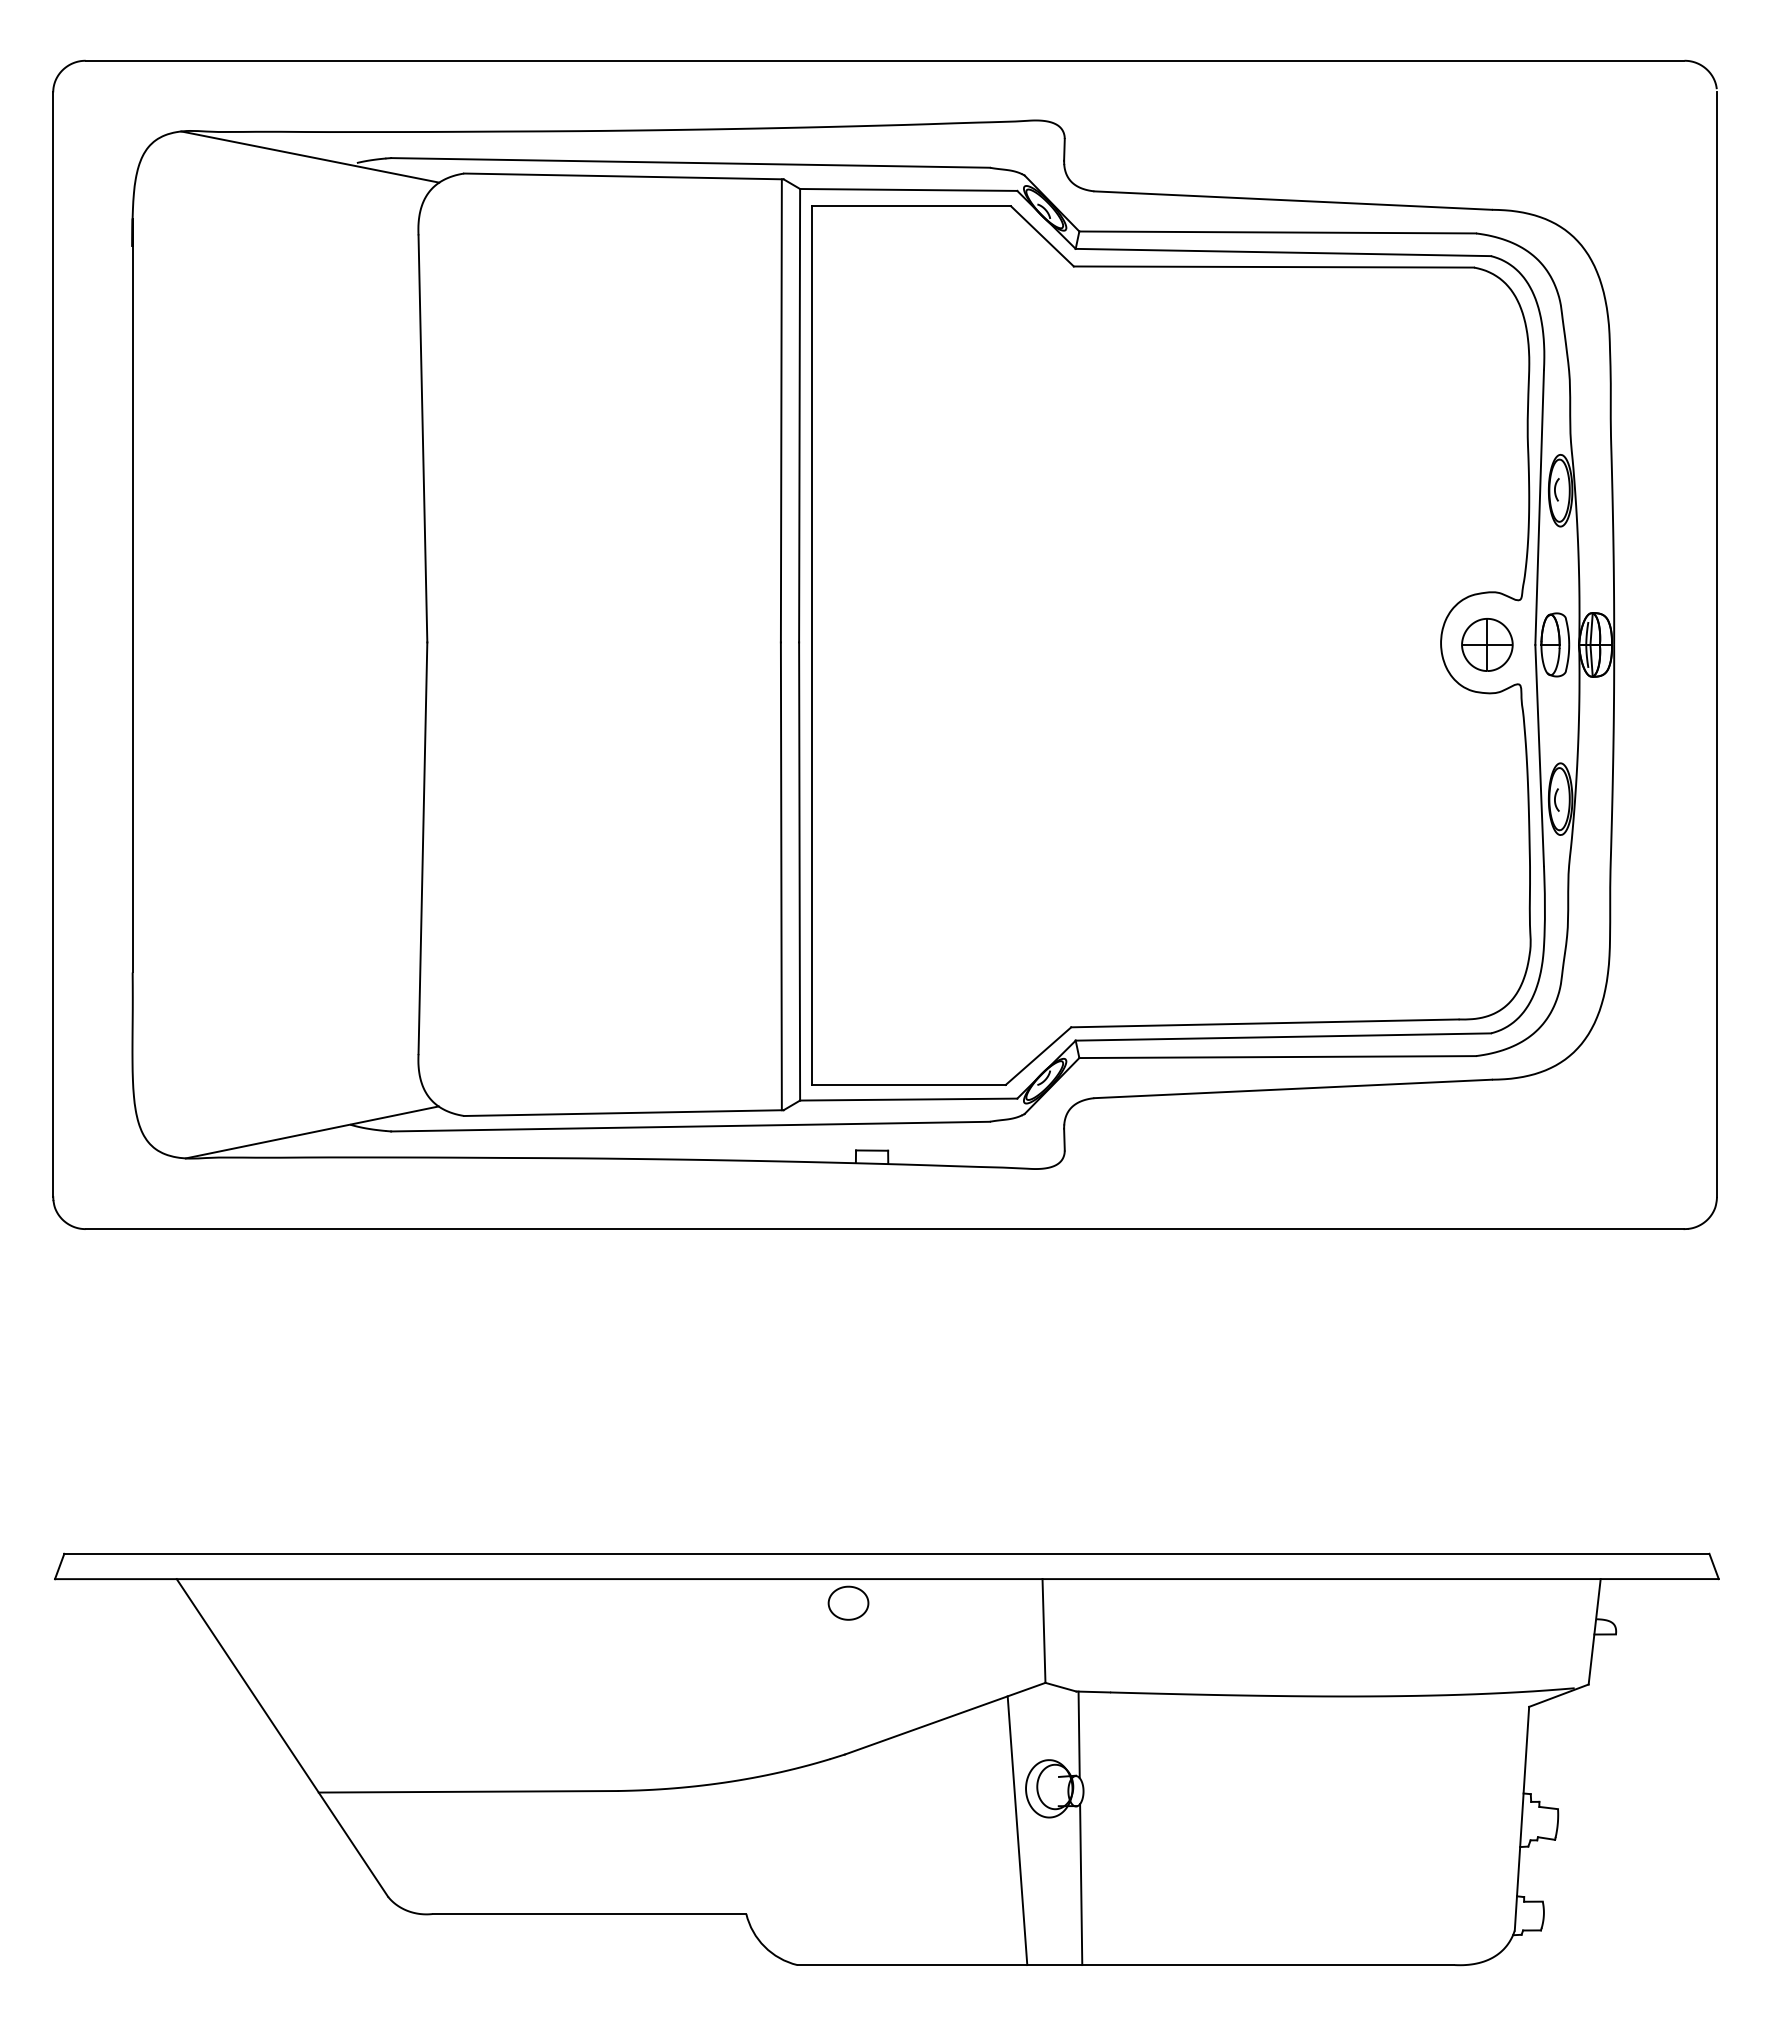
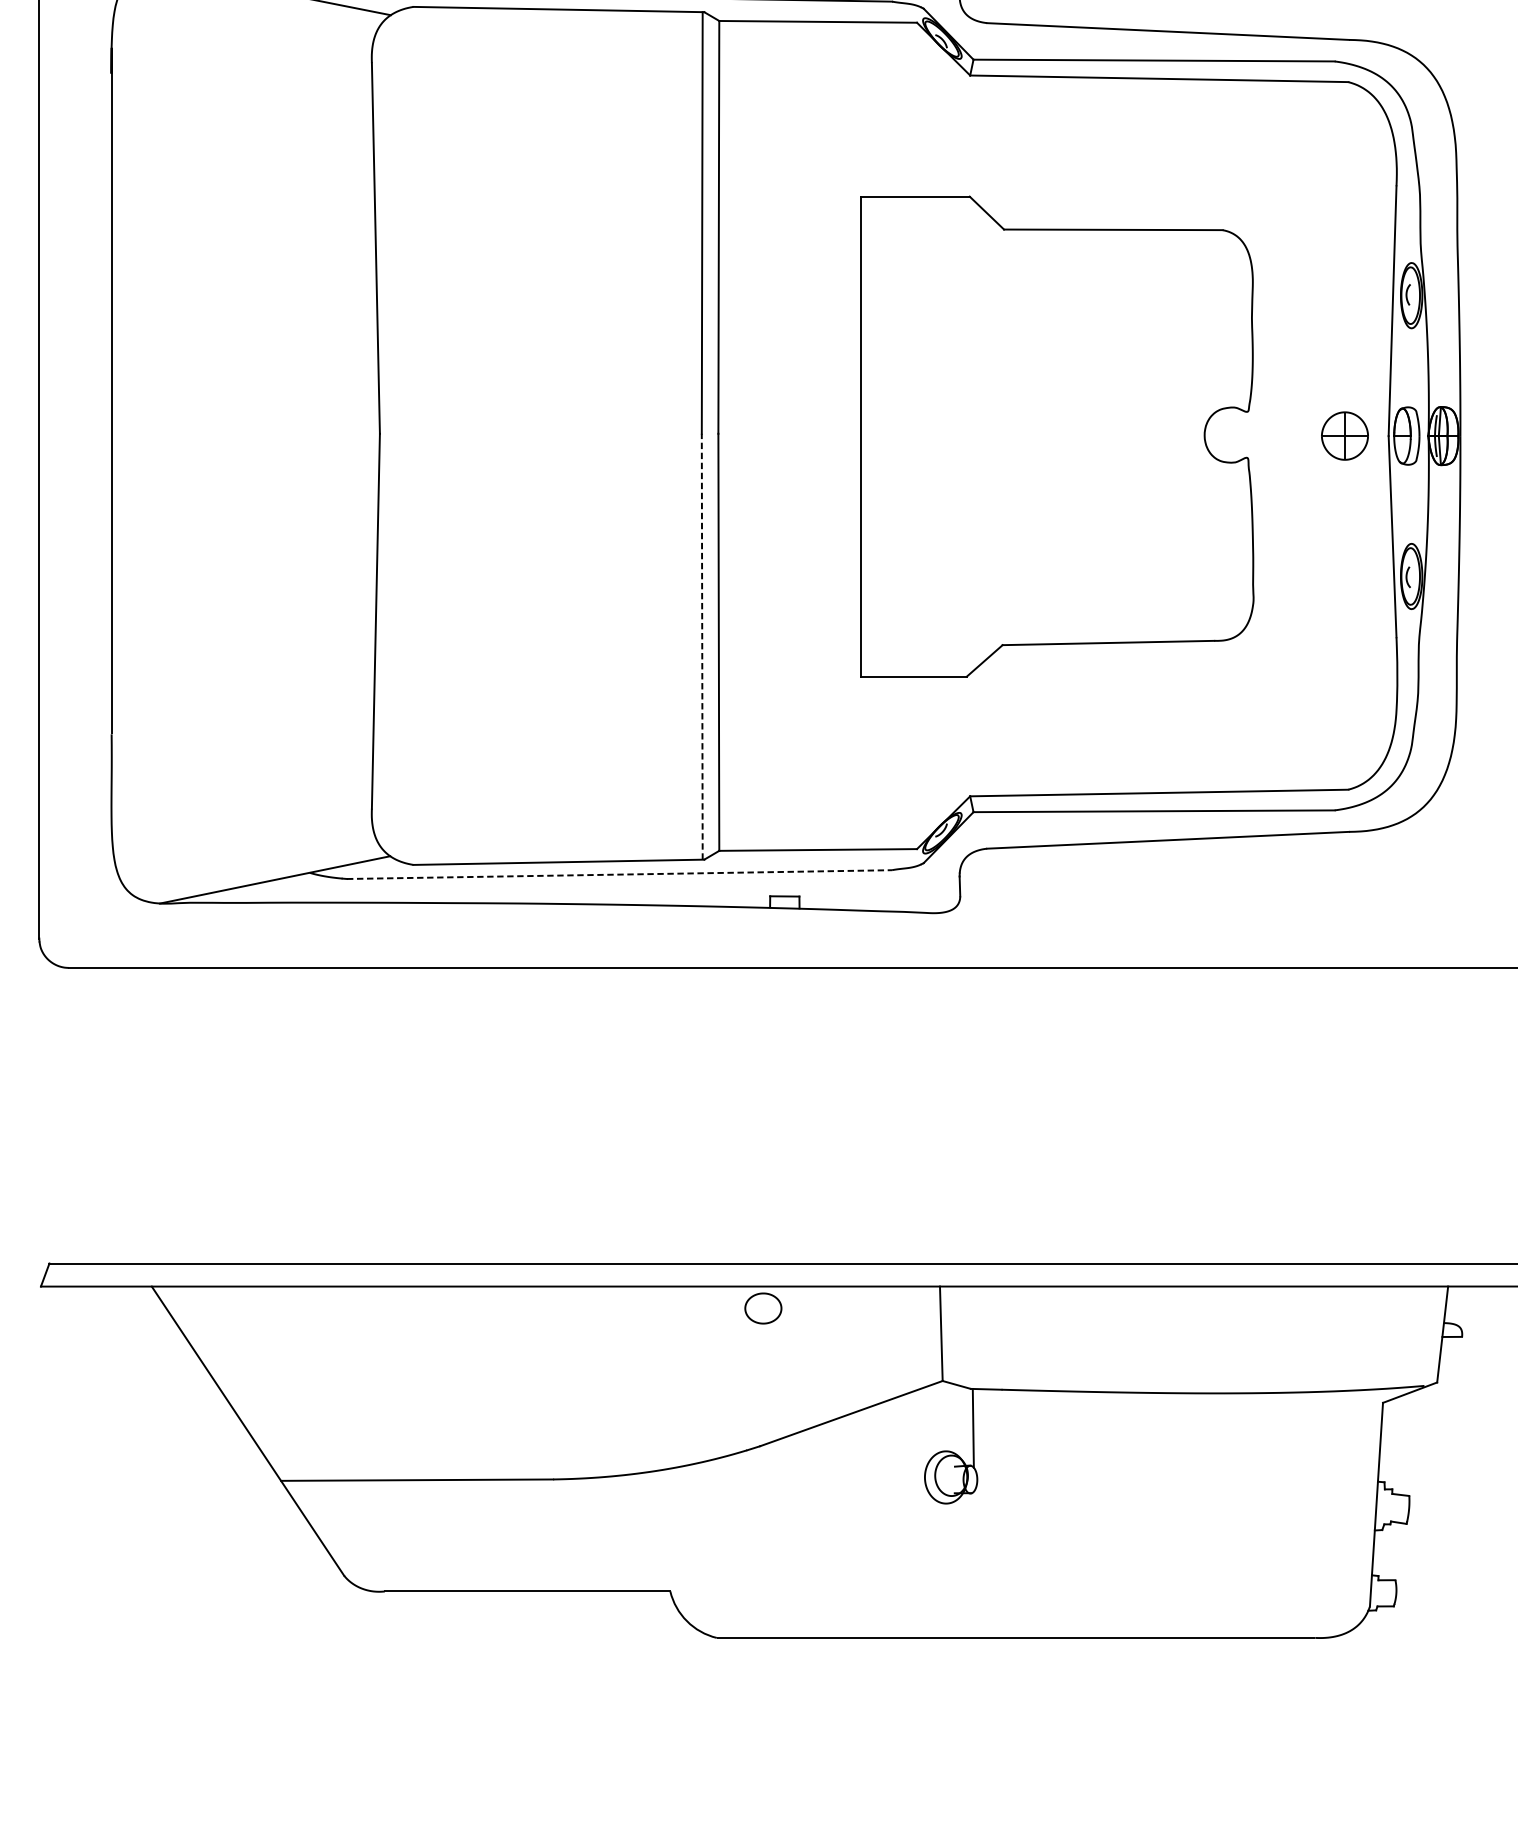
part: (1171, 645) -> (1057, 436), size x0.6
line: (781, 876) -> (702, 646), solid -> dashed
line: (691, 1126) -> (620, 874), solid -> dashed
line: (1017, 1830) -> (917, 1515), removed
line: (1081, 1884) -> (975, 1564), removed

